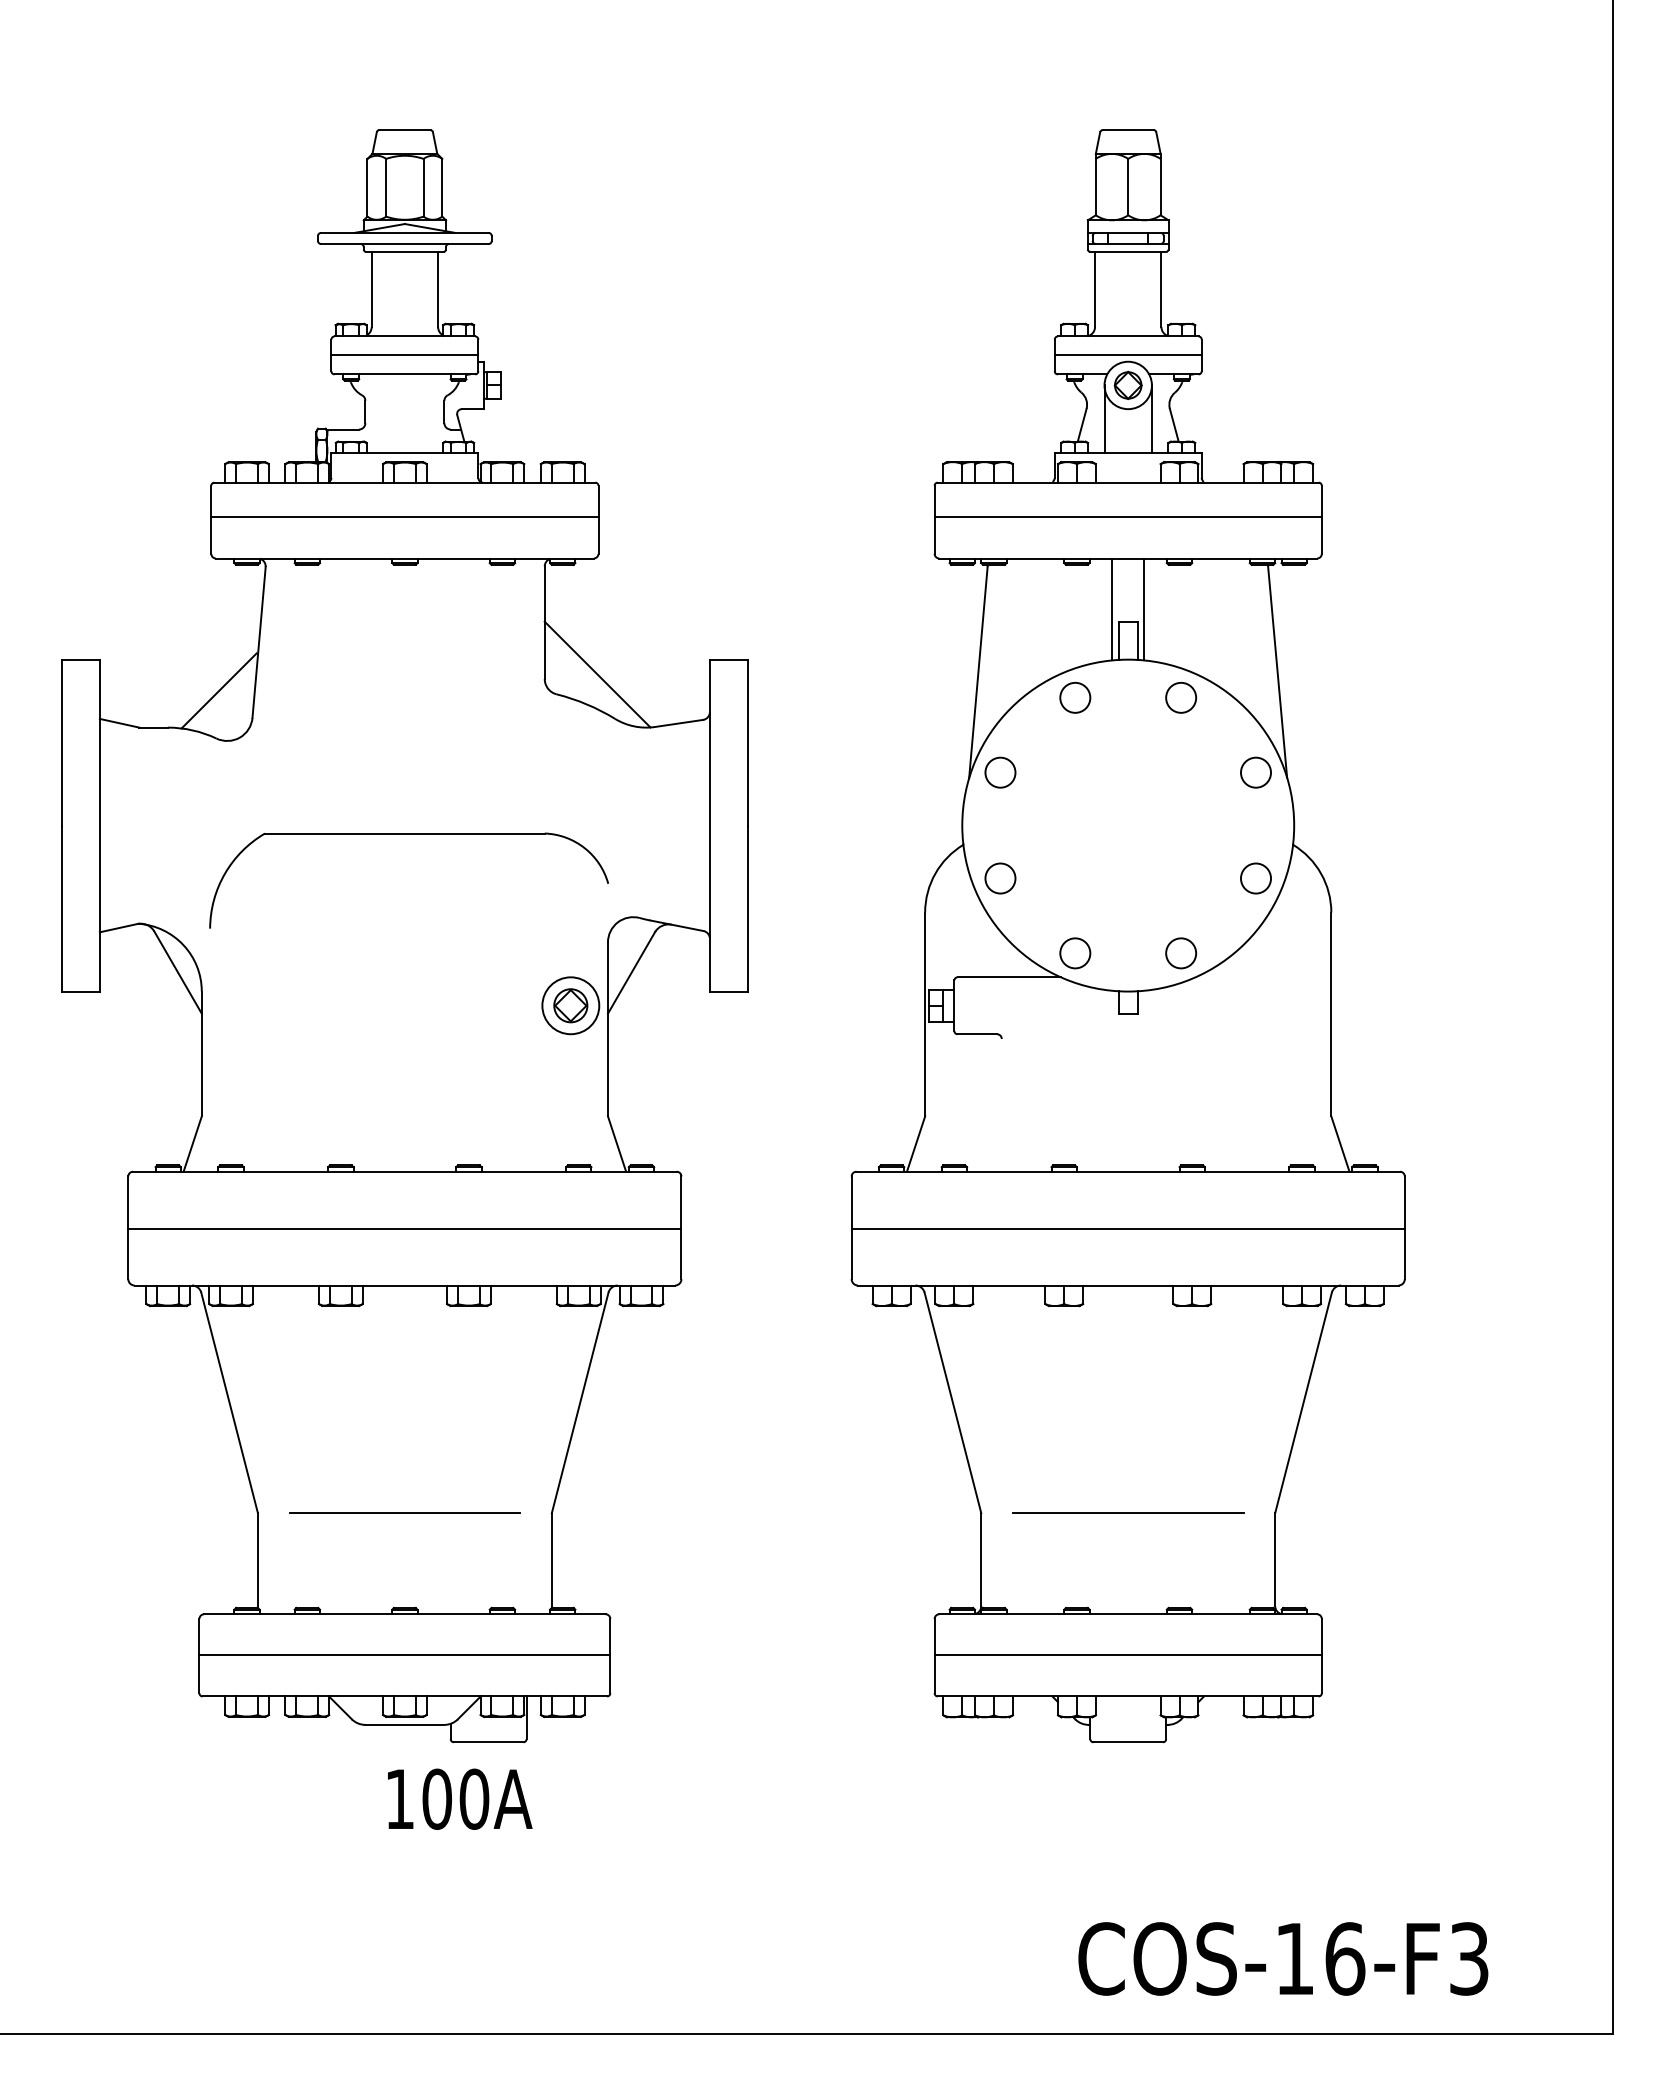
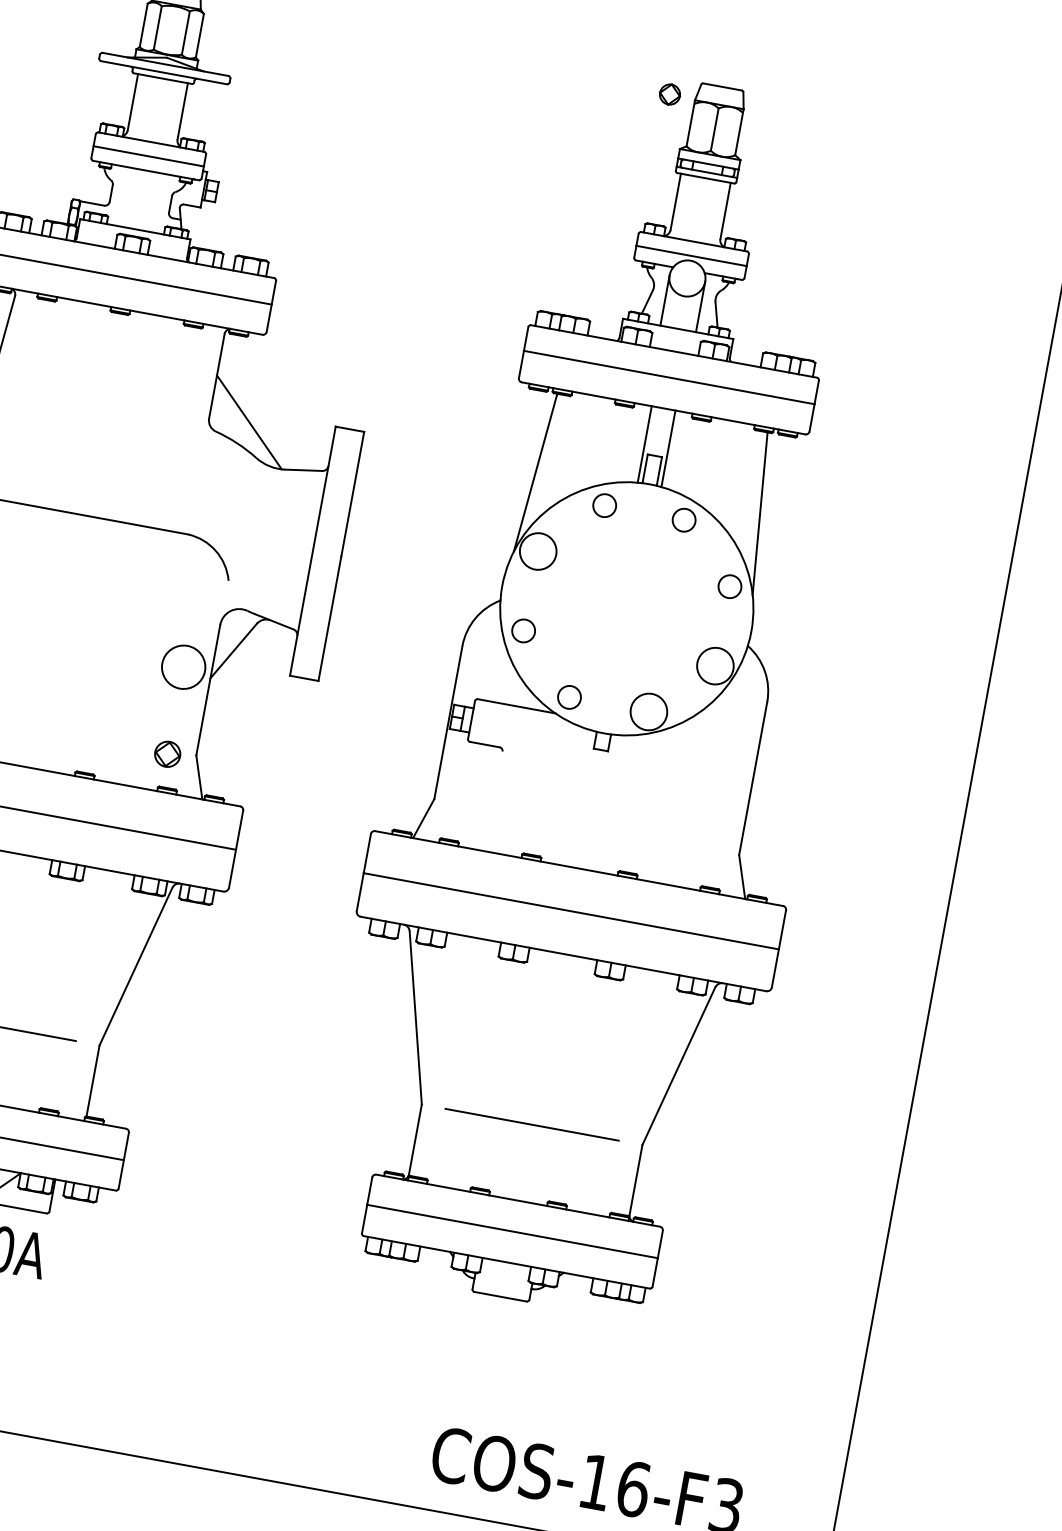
part: (1127, 384) -> (669, 93), moved
circle: (1000, 772) -> (538, 551), size x1.6
circle: (1255, 878) -> (715, 666), size x1.6
circle: (1181, 953) -> (649, 712), size x1.6
part: (570, 1005) -> (167, 754), moved

